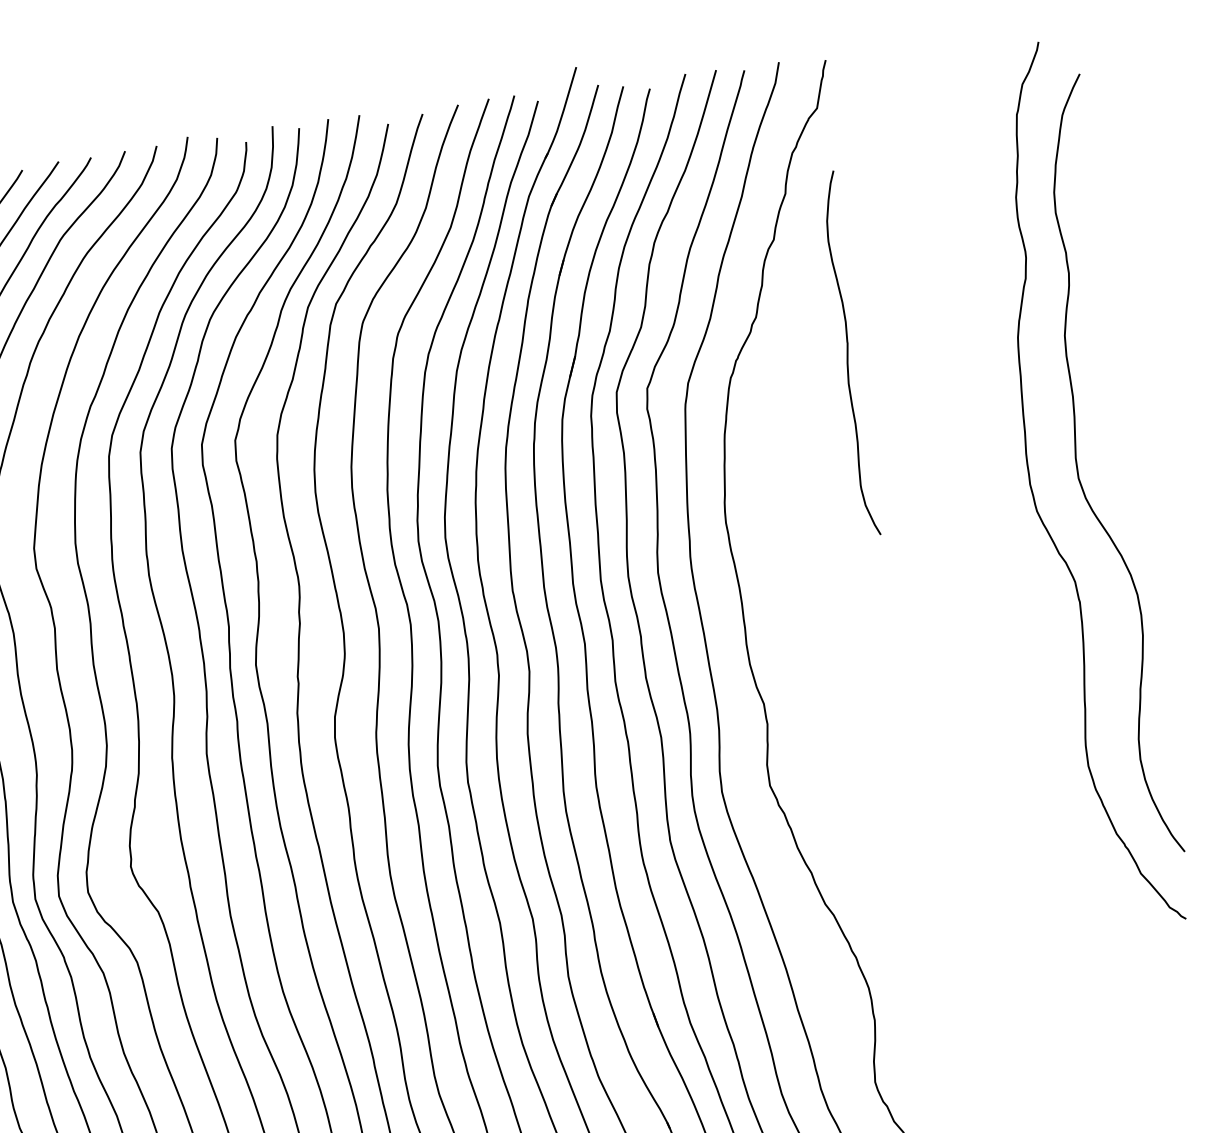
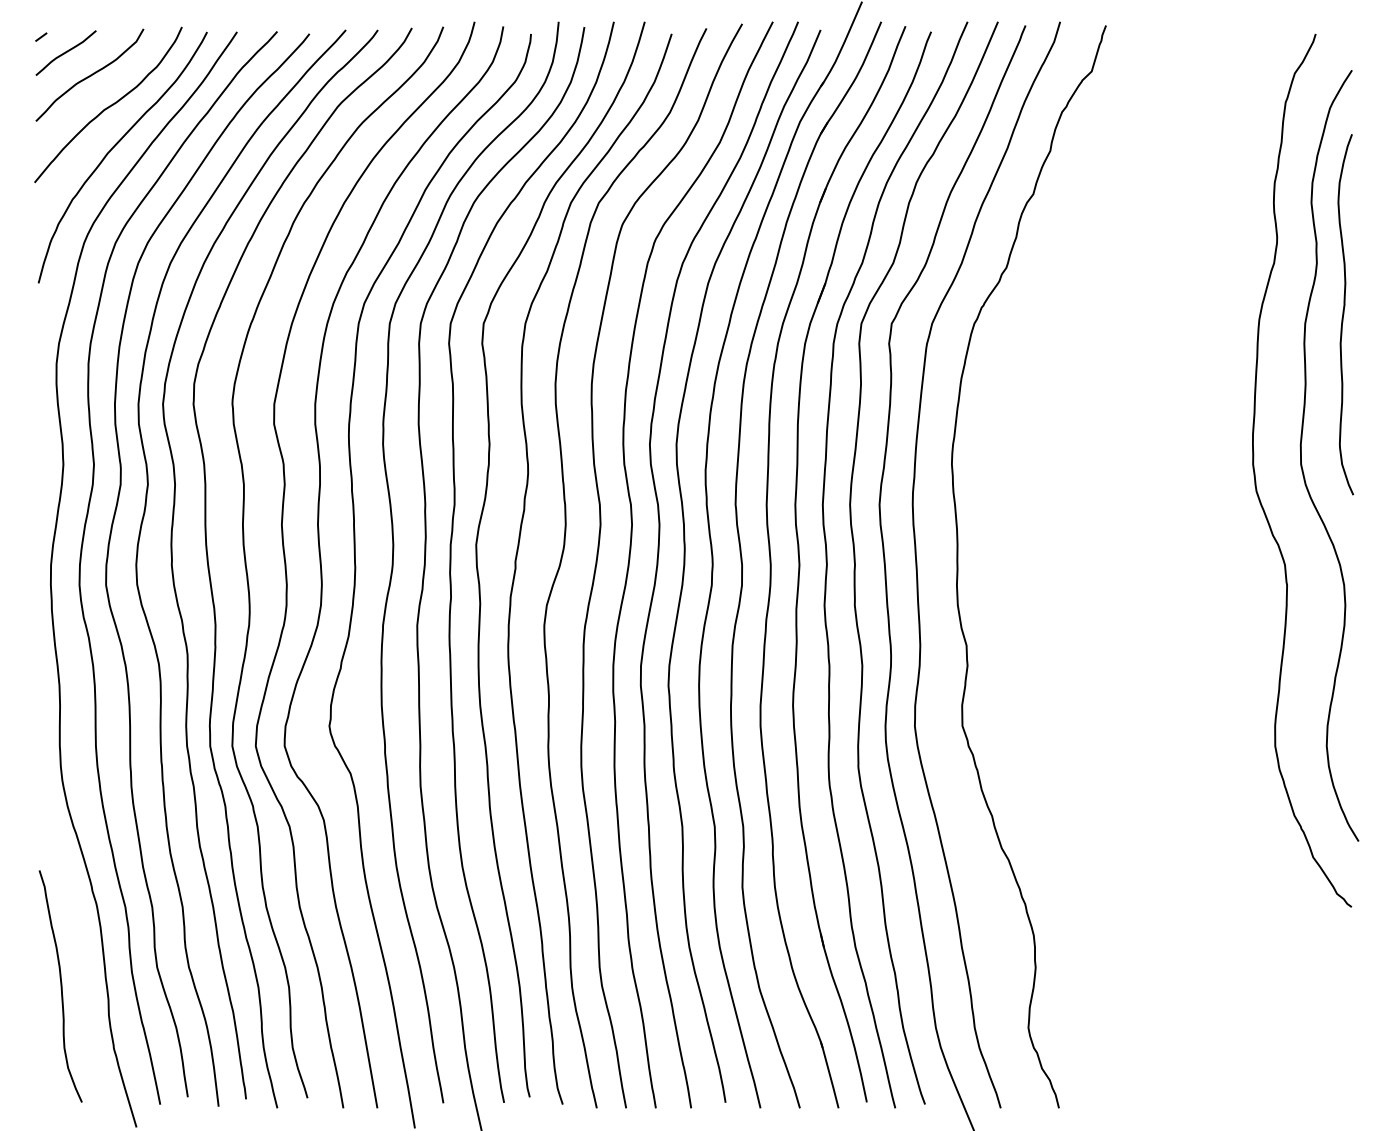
curve: (848, 353) -> (1344, 314), moved

